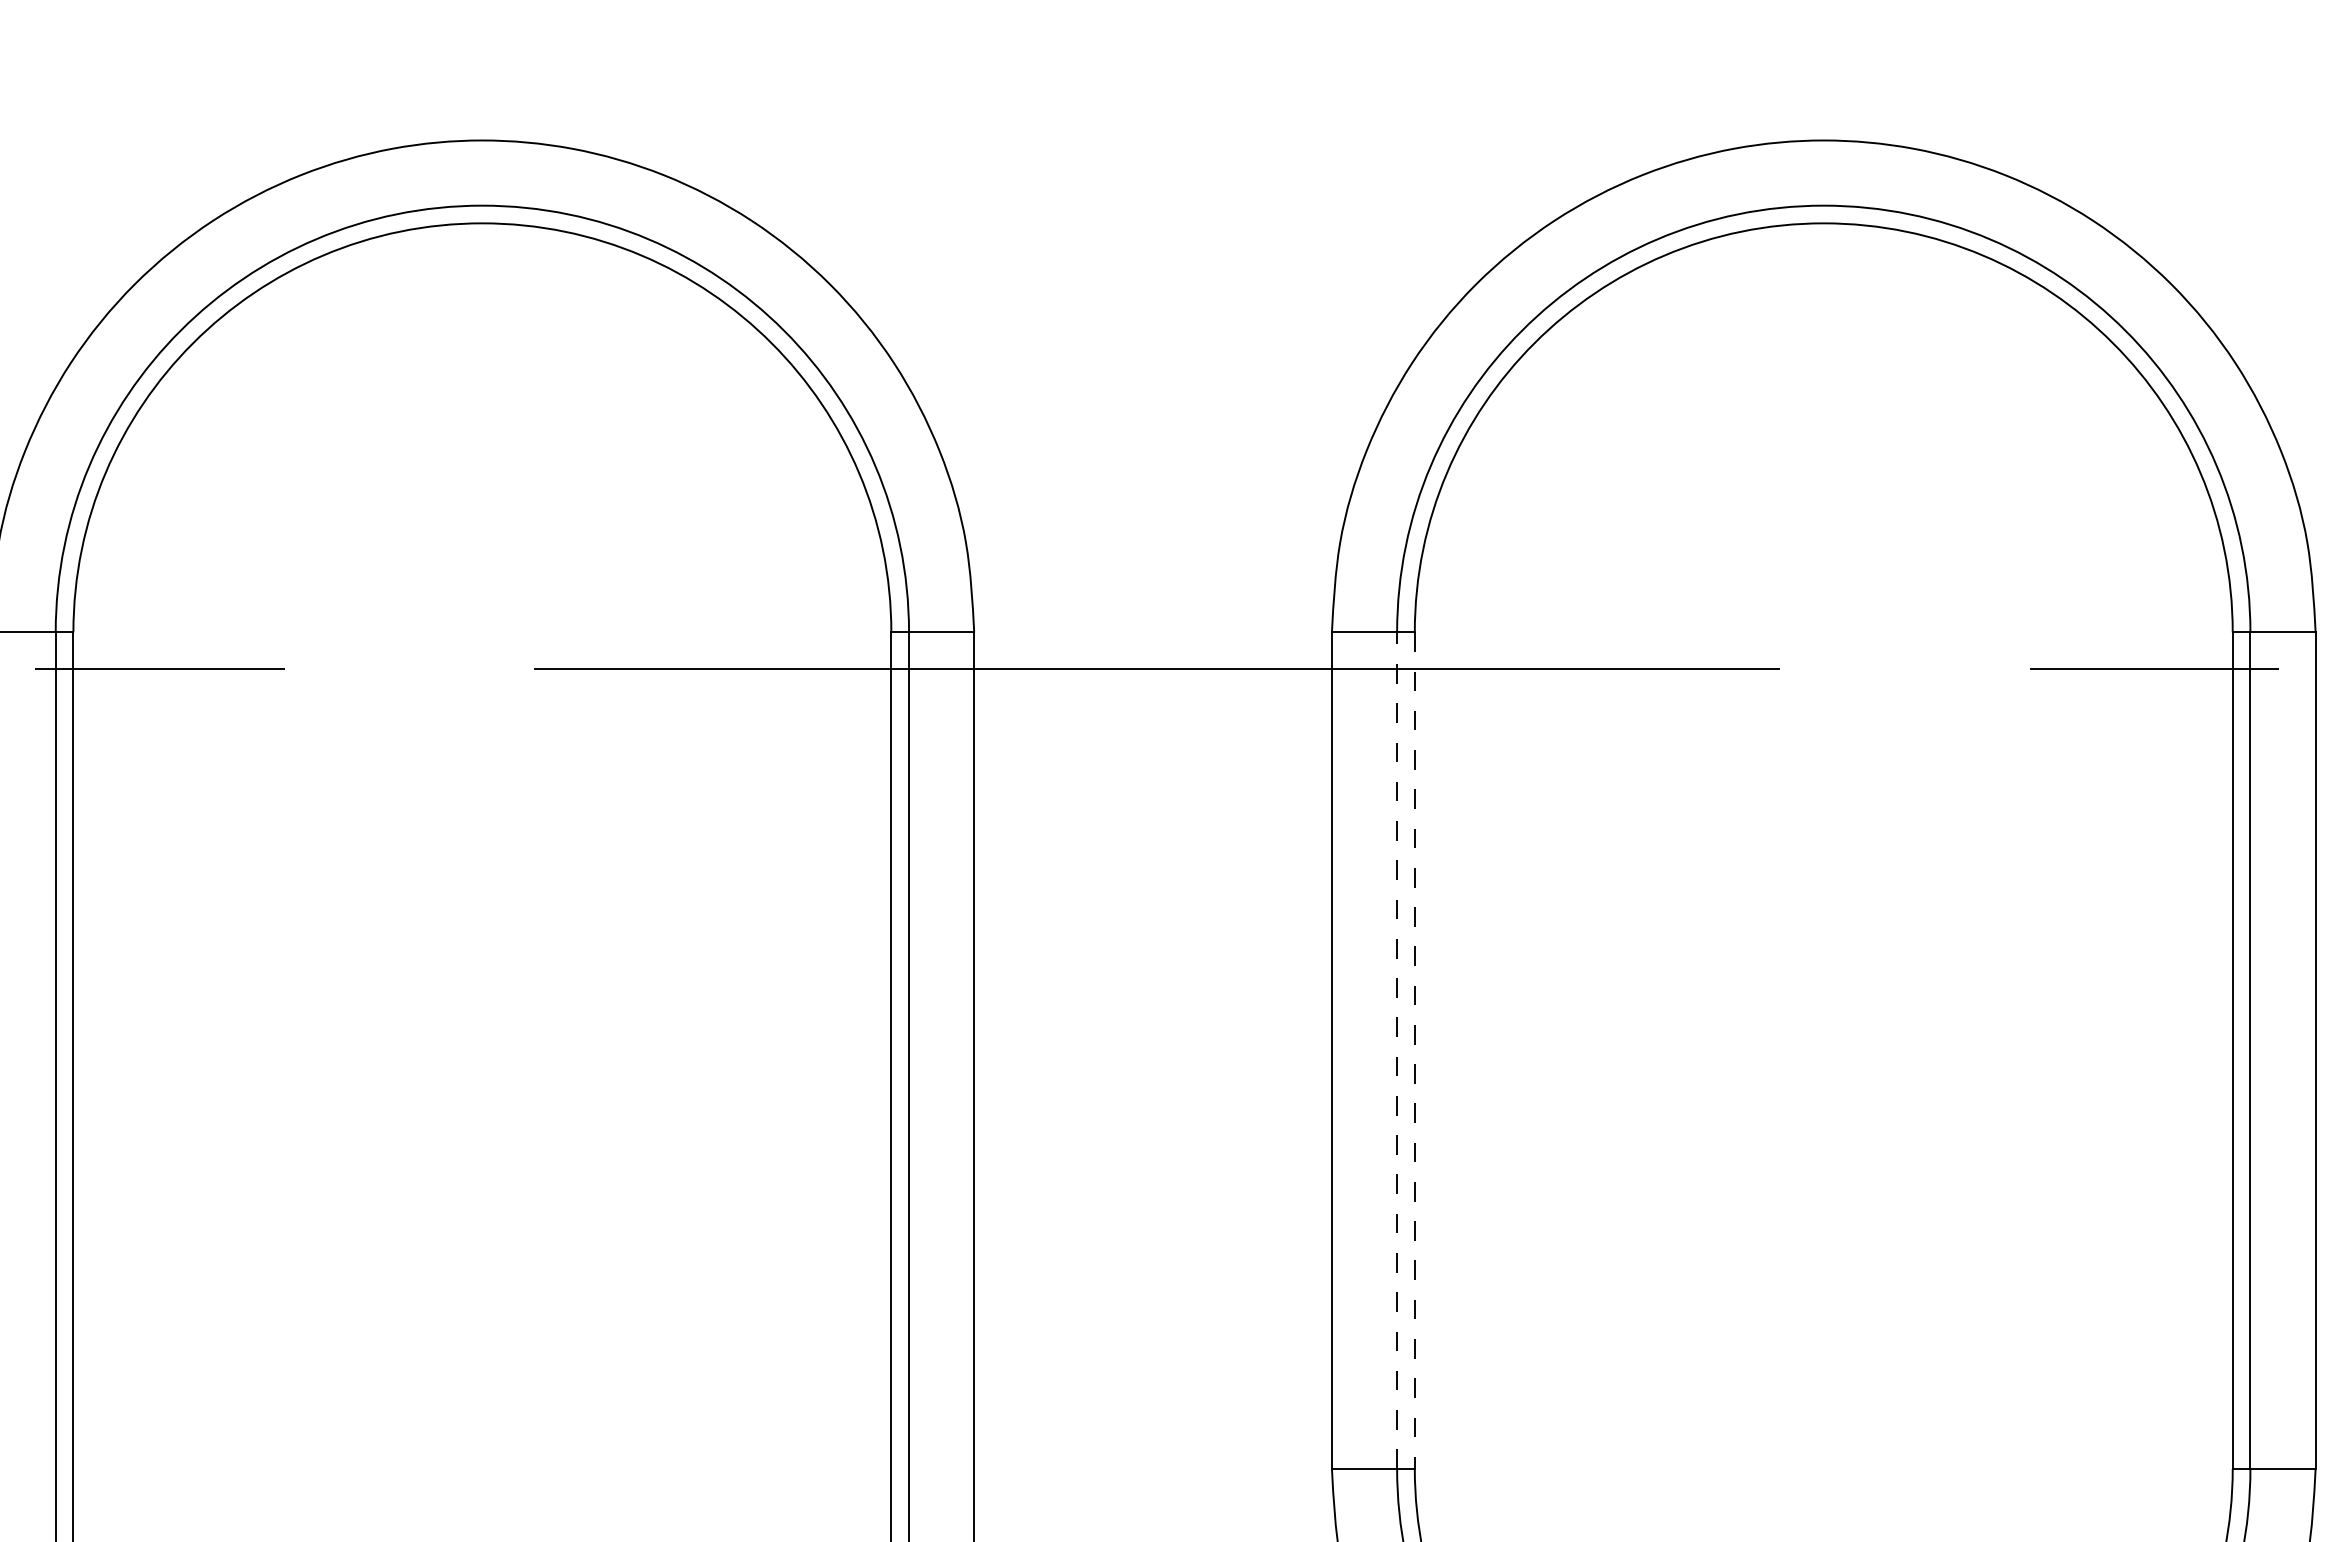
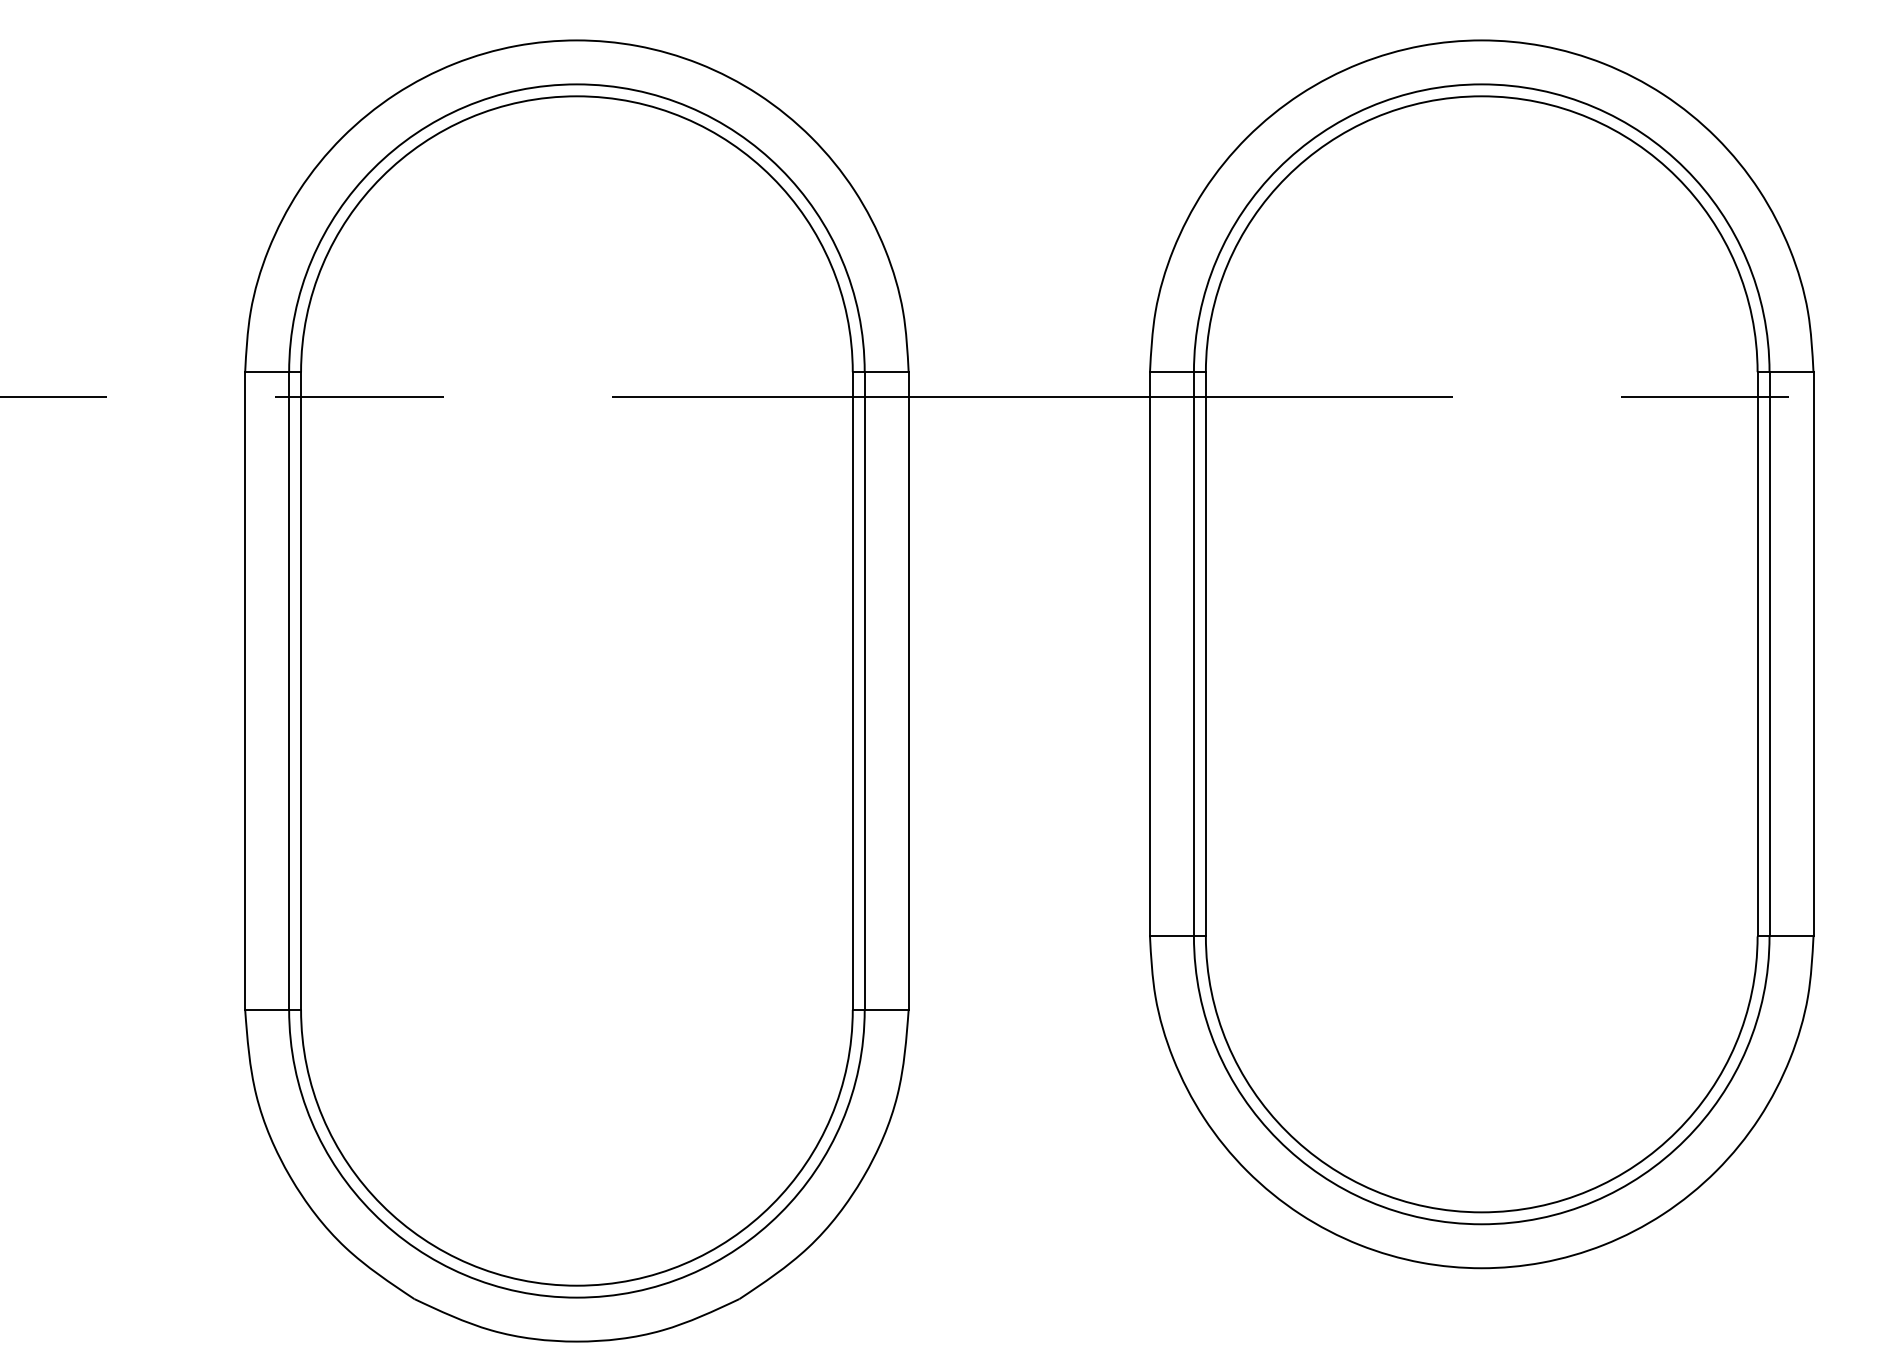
line: (1396, 1049) -> (1193, 653), dashed -> solid
line: (1414, 1050) -> (1205, 654), dashed -> solid

